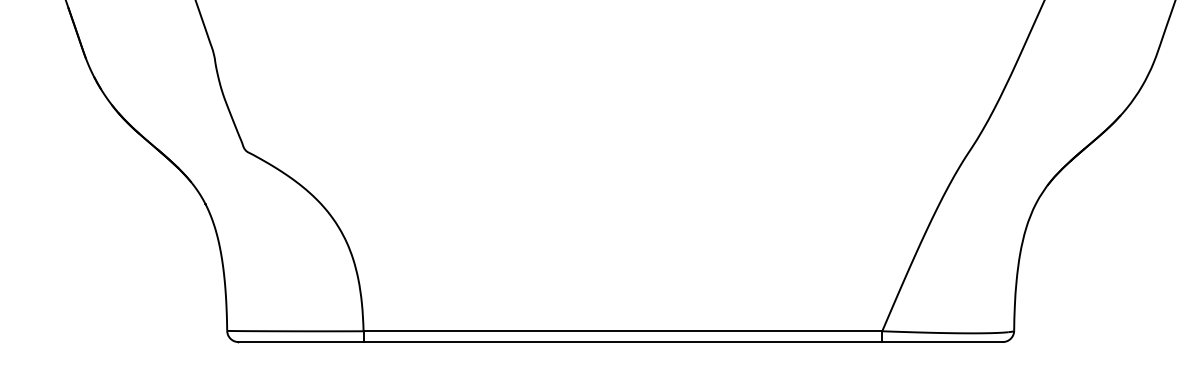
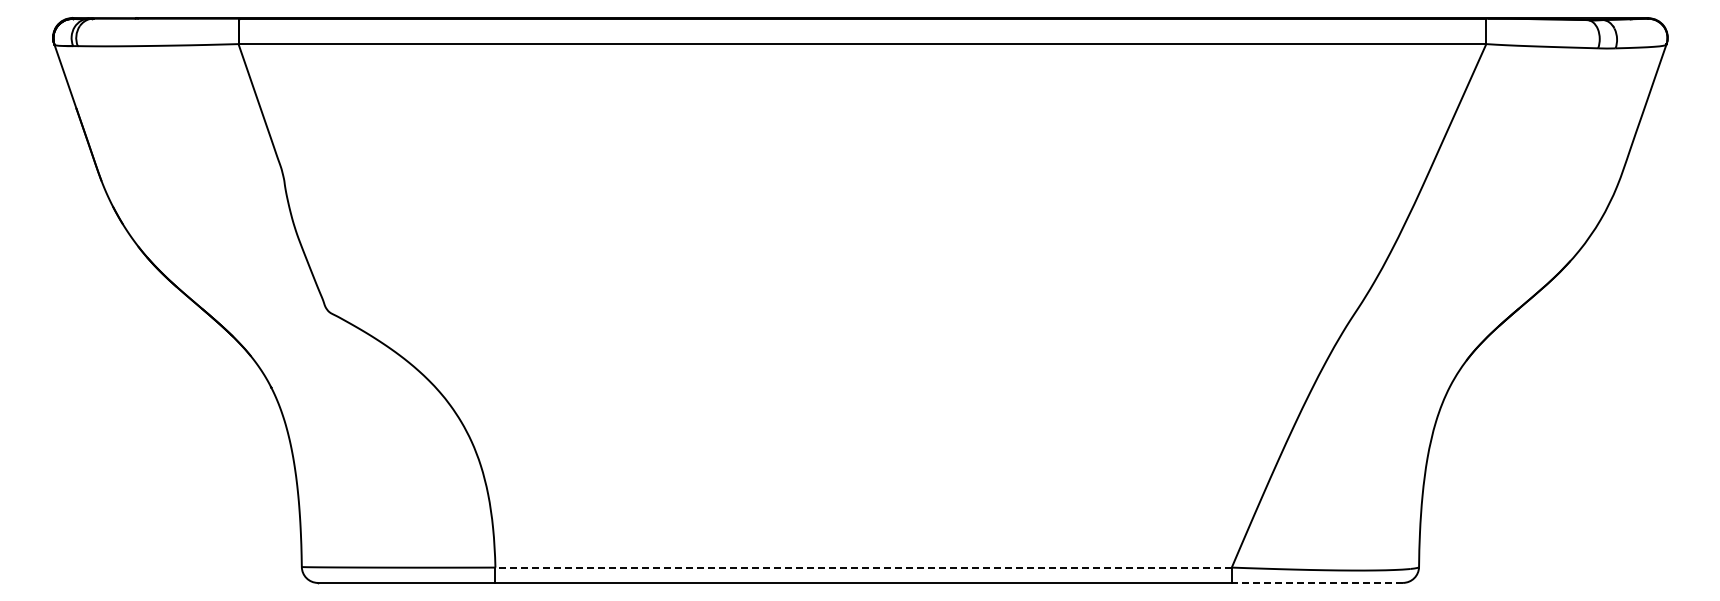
line: (622, 331) -> (863, 567), solid -> dashed
line: (942, 341) -> (1317, 582), solid -> dashed

